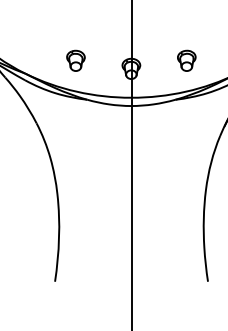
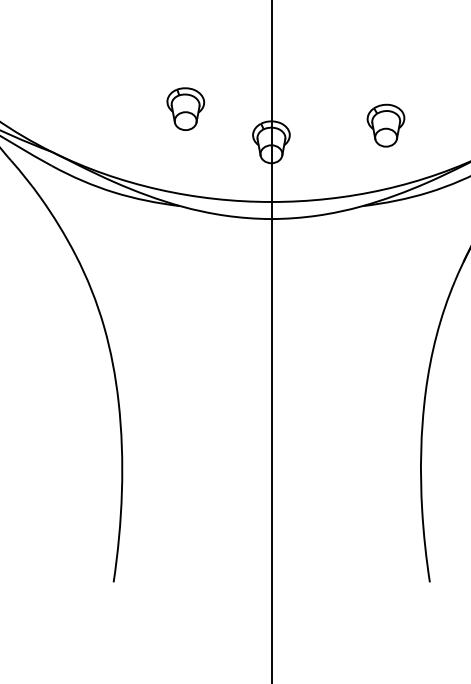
part: (75, 60) -> (184, 108), moved

